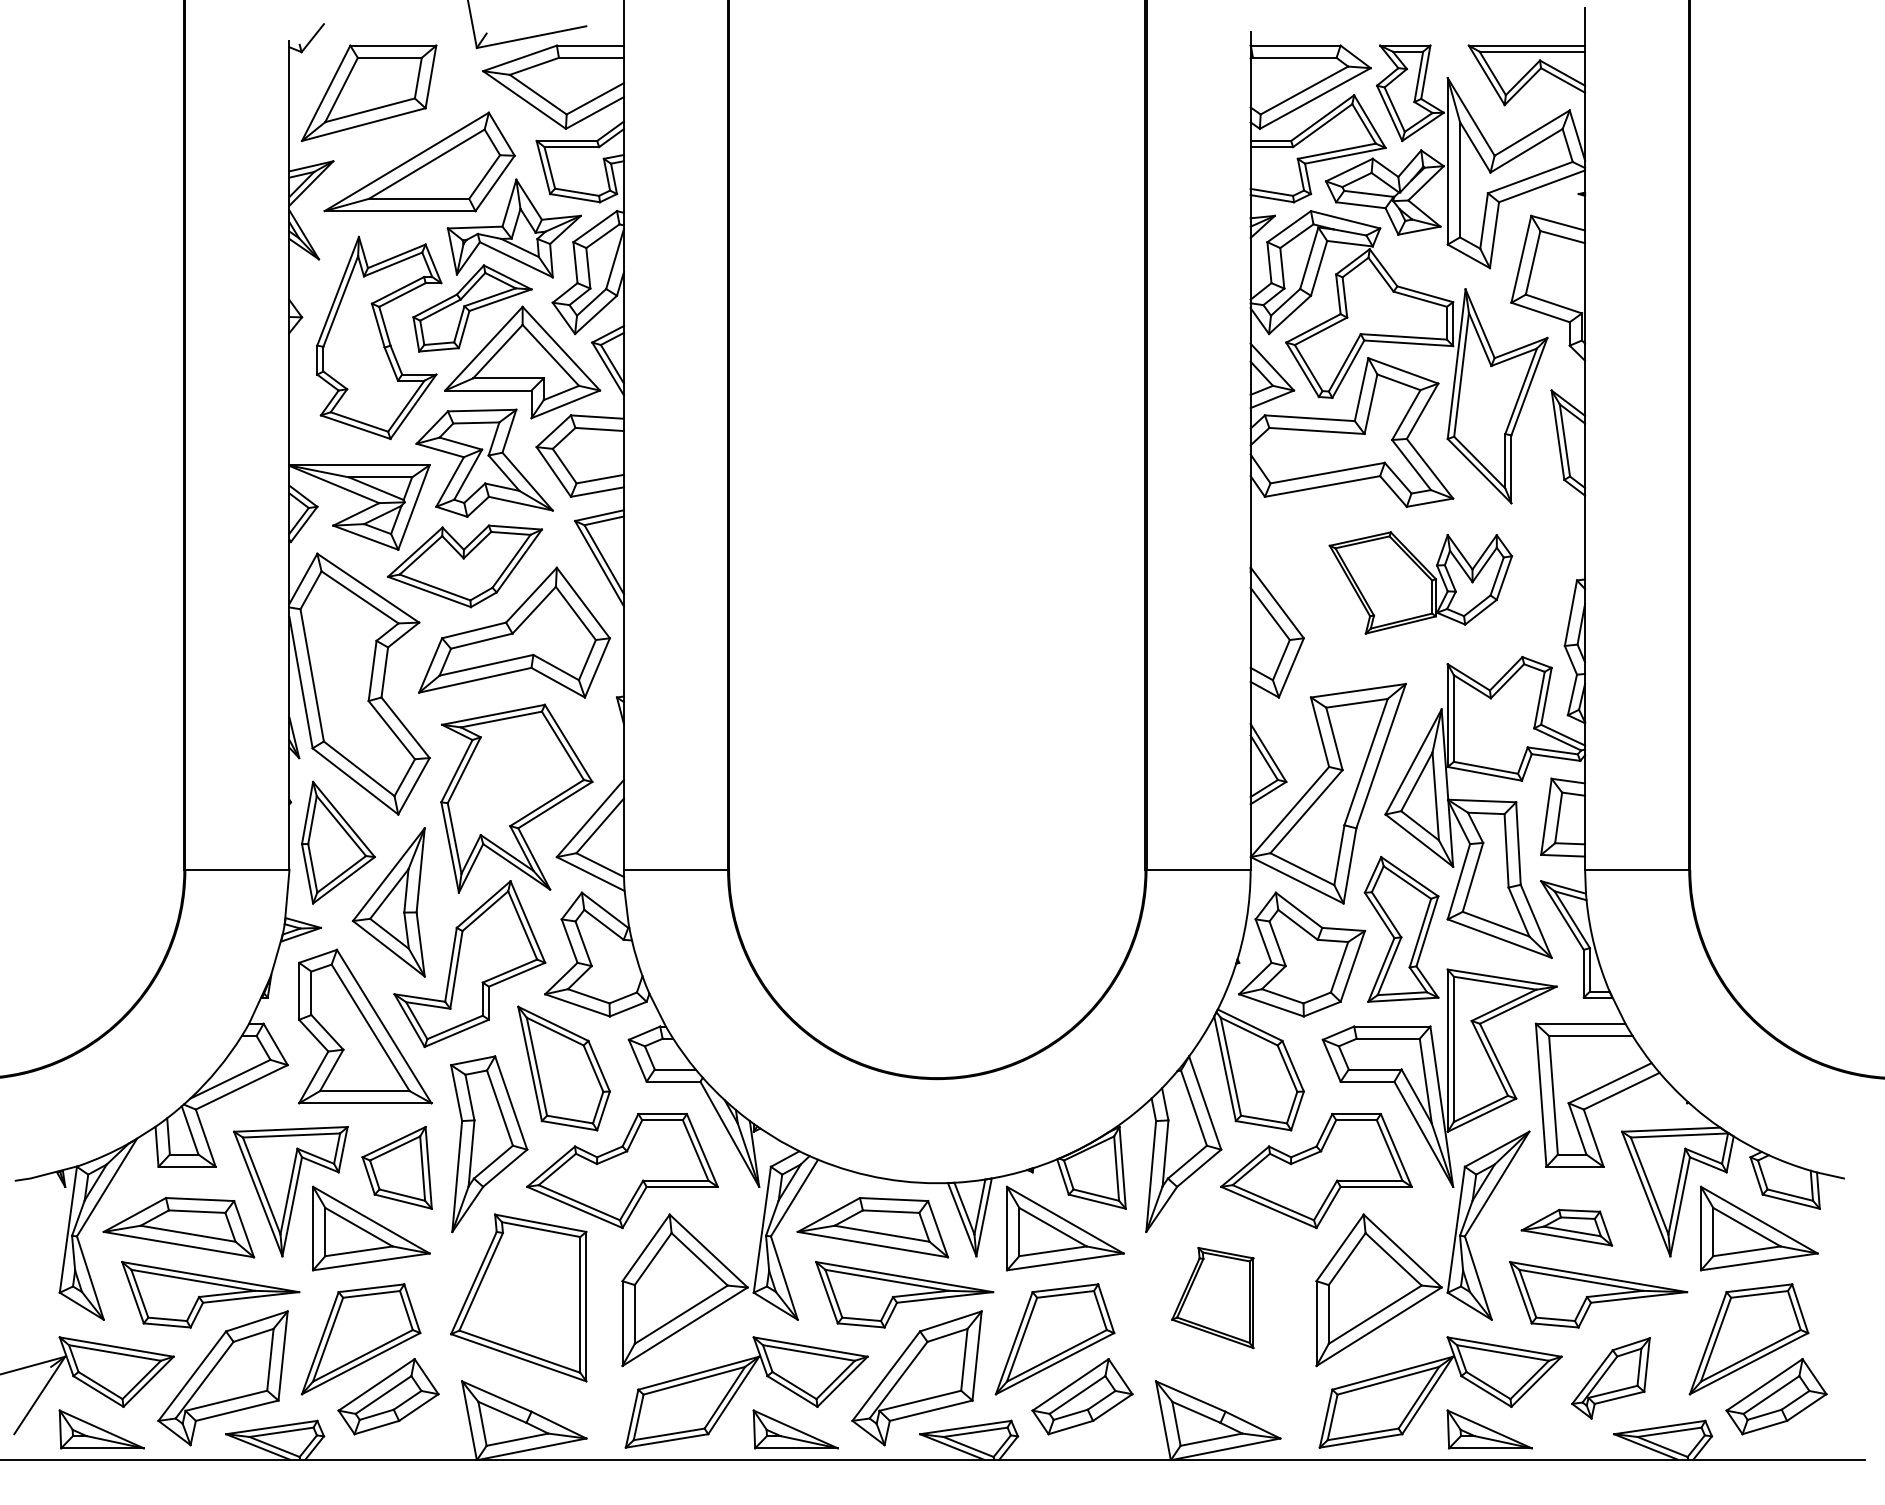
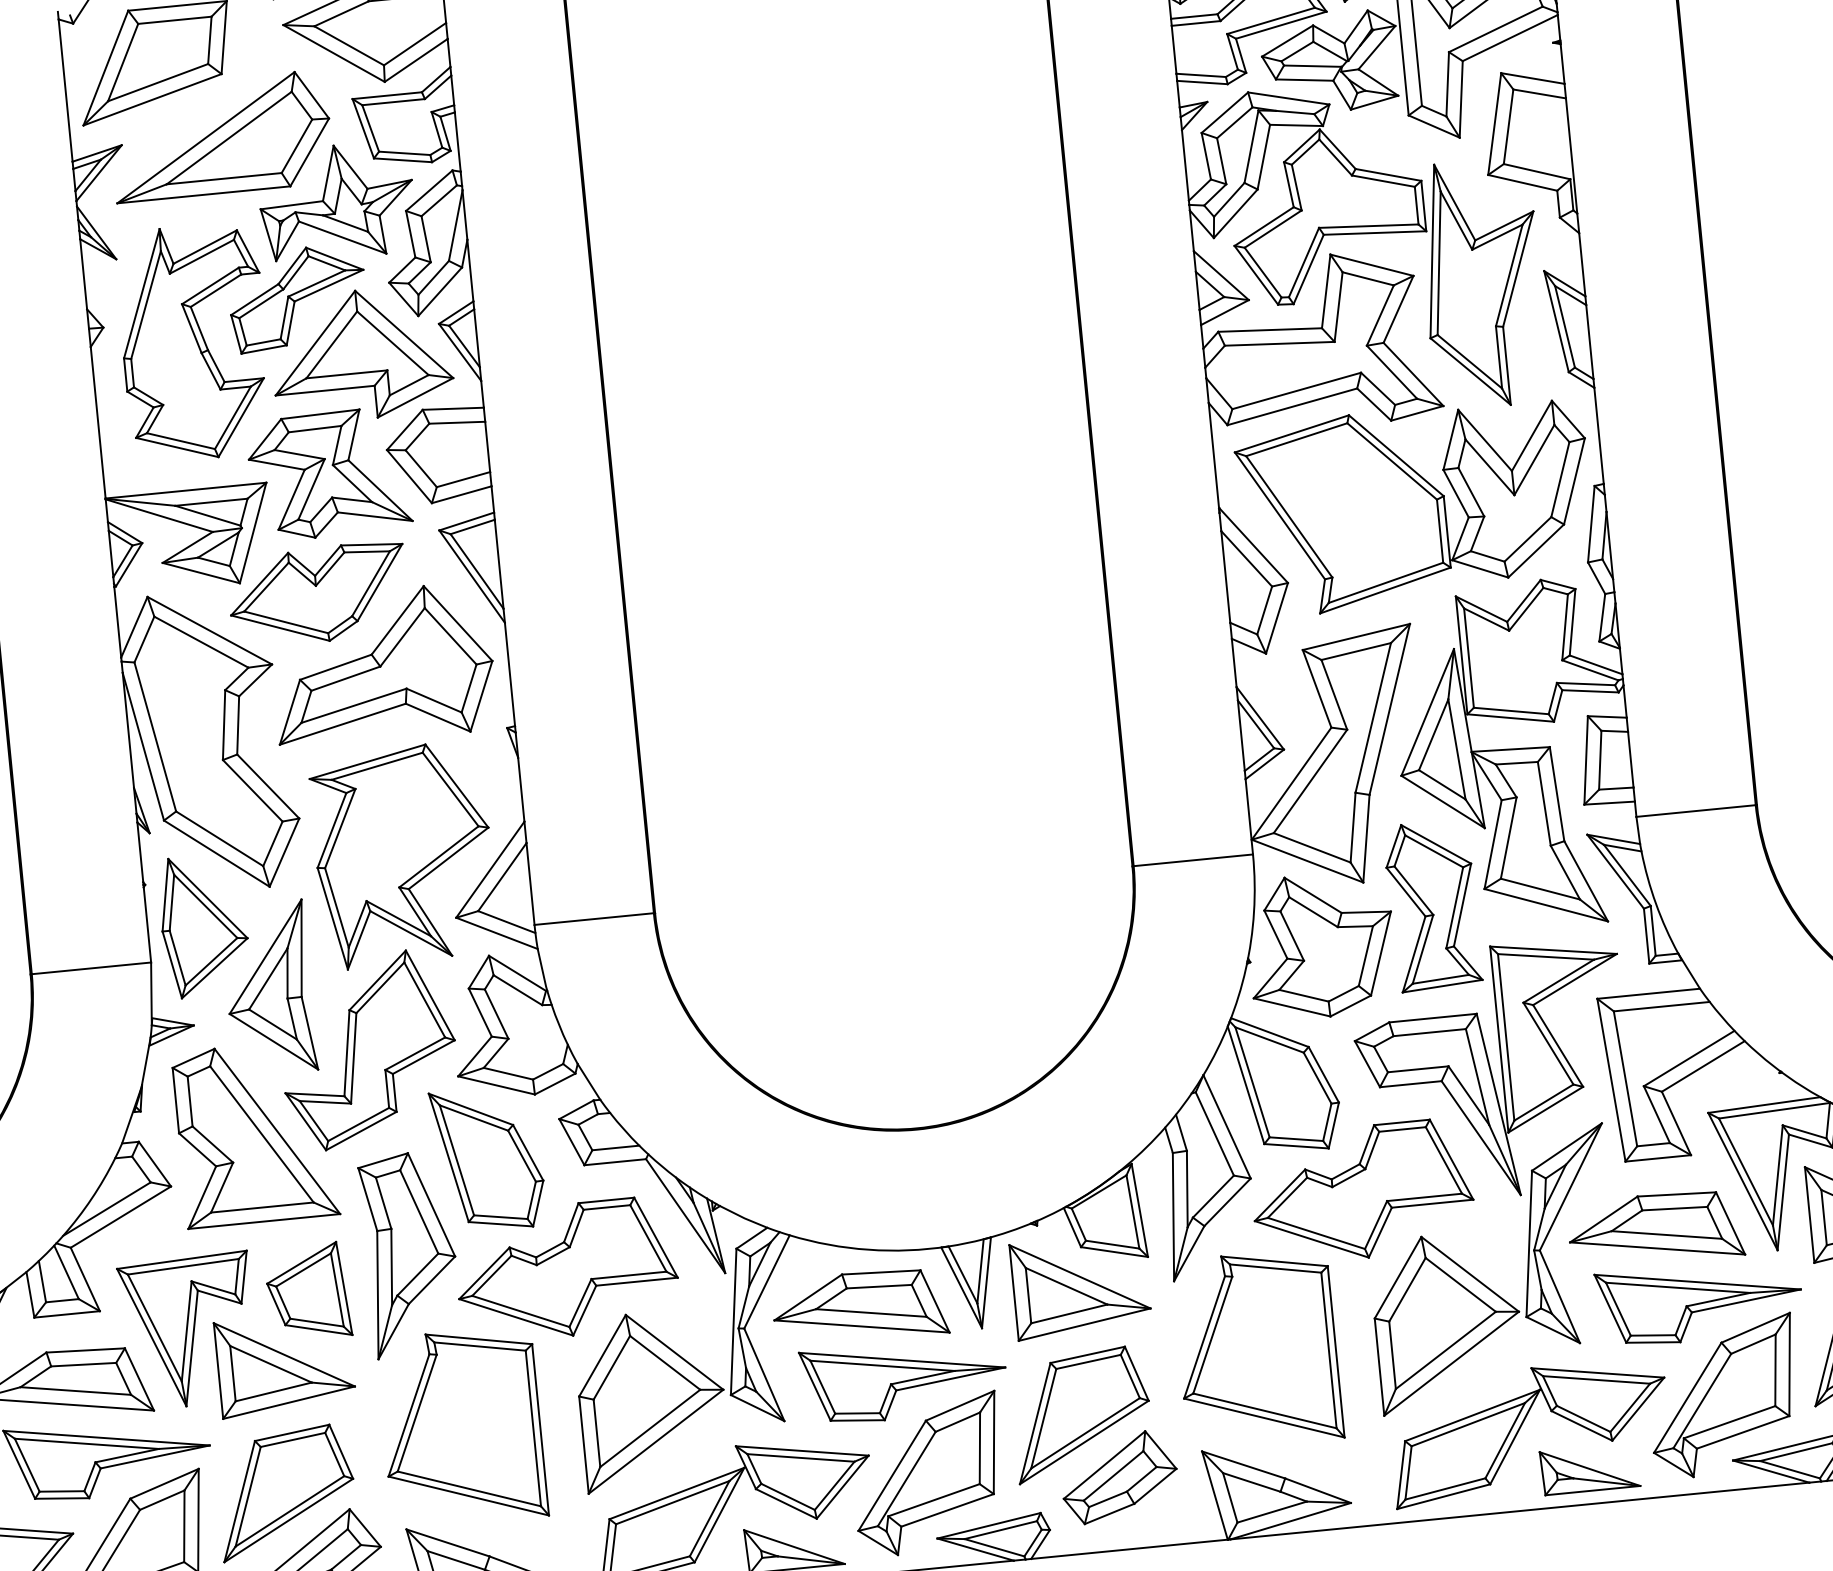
part: (1420, 582) -> (1415, 505), size x1.67
part: (1566, 1227) -> (1655, 1228), size x1.67
part: (1212, 1297) -> (1257, 1348), size x1.67
part: (1610, 1378) -> (1722, 1397), size x1.67

